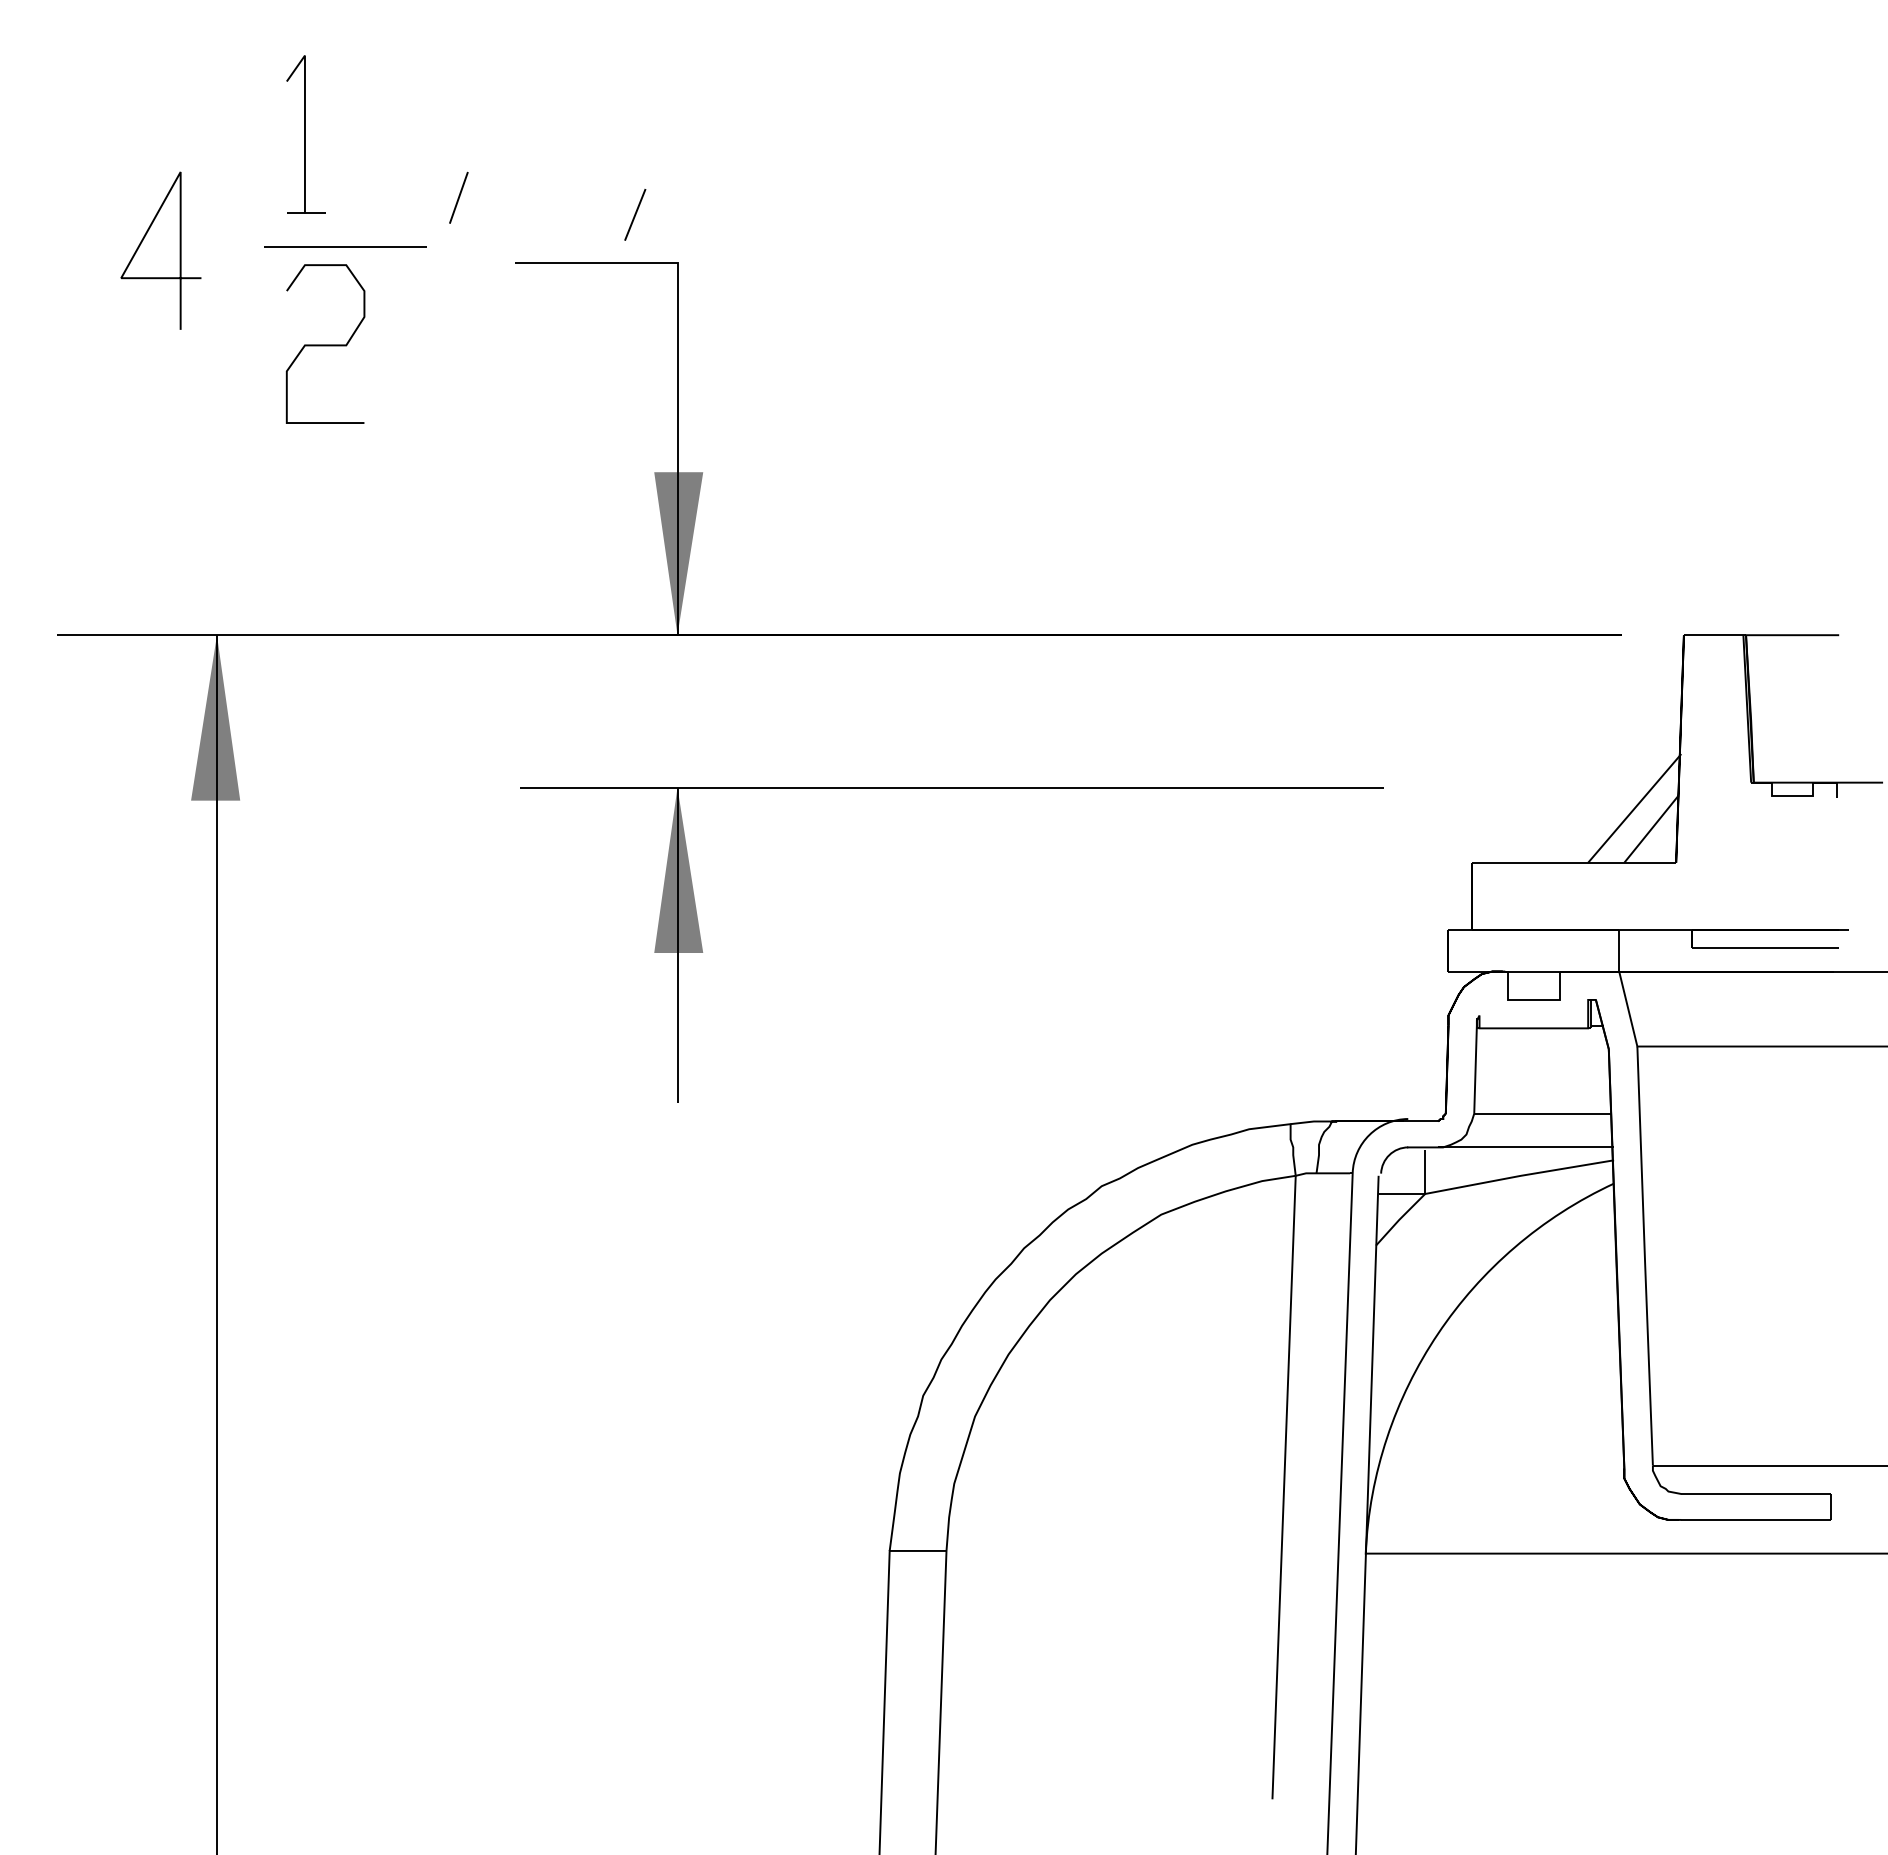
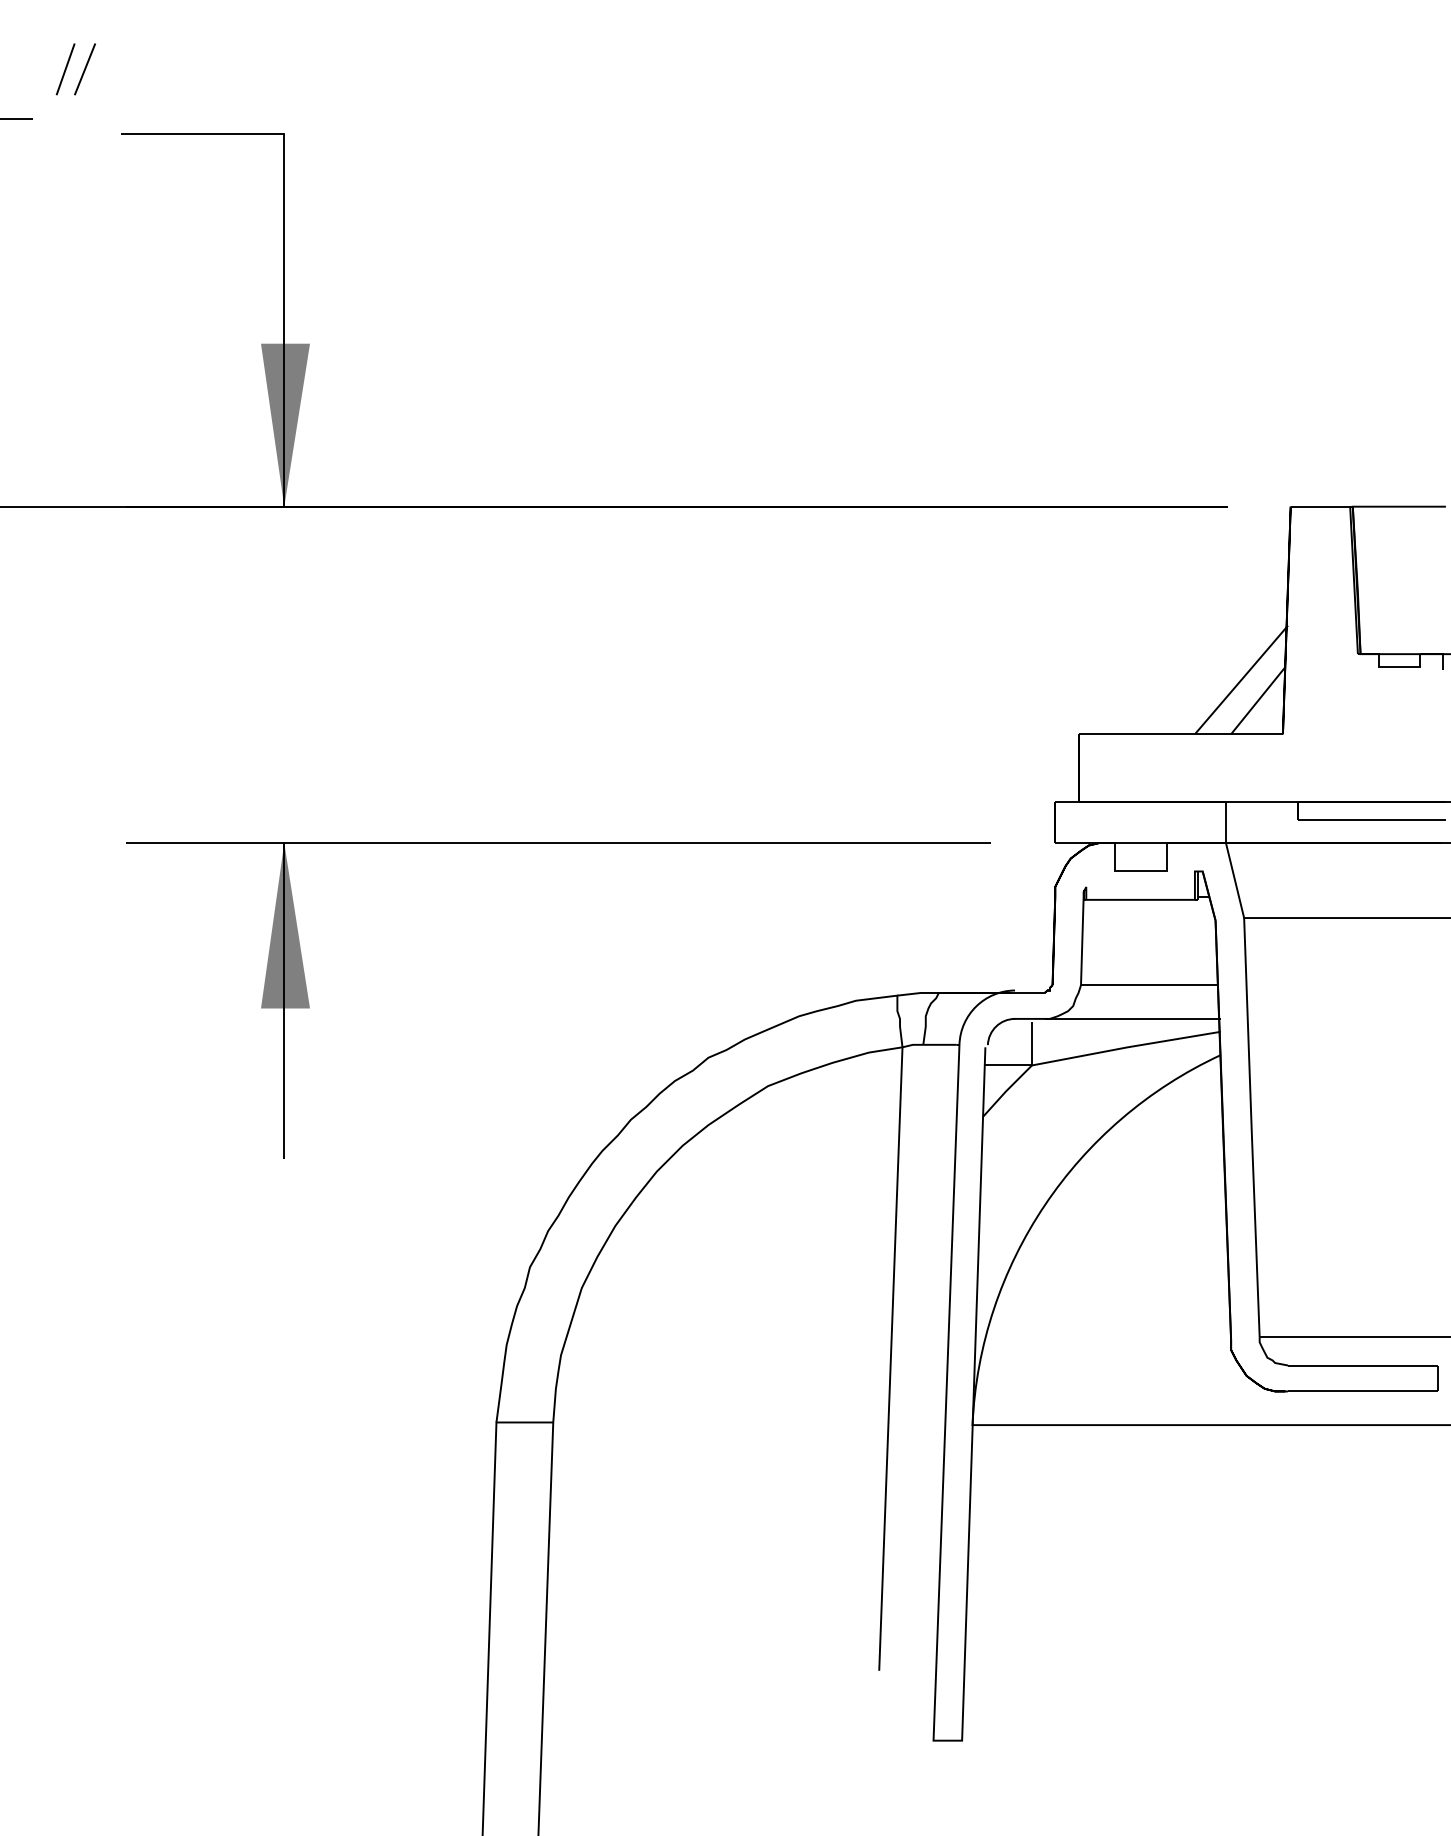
line: (635, 214) -> (85, 69), moved
part: (951, 788) -> (558, 844), moved

